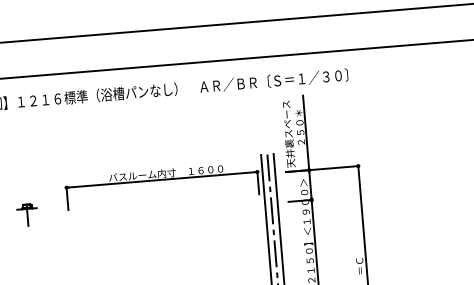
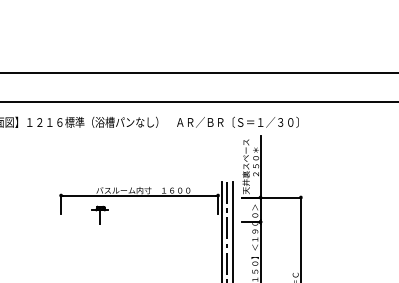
part: (26, 214) -> (99, 214), moved

